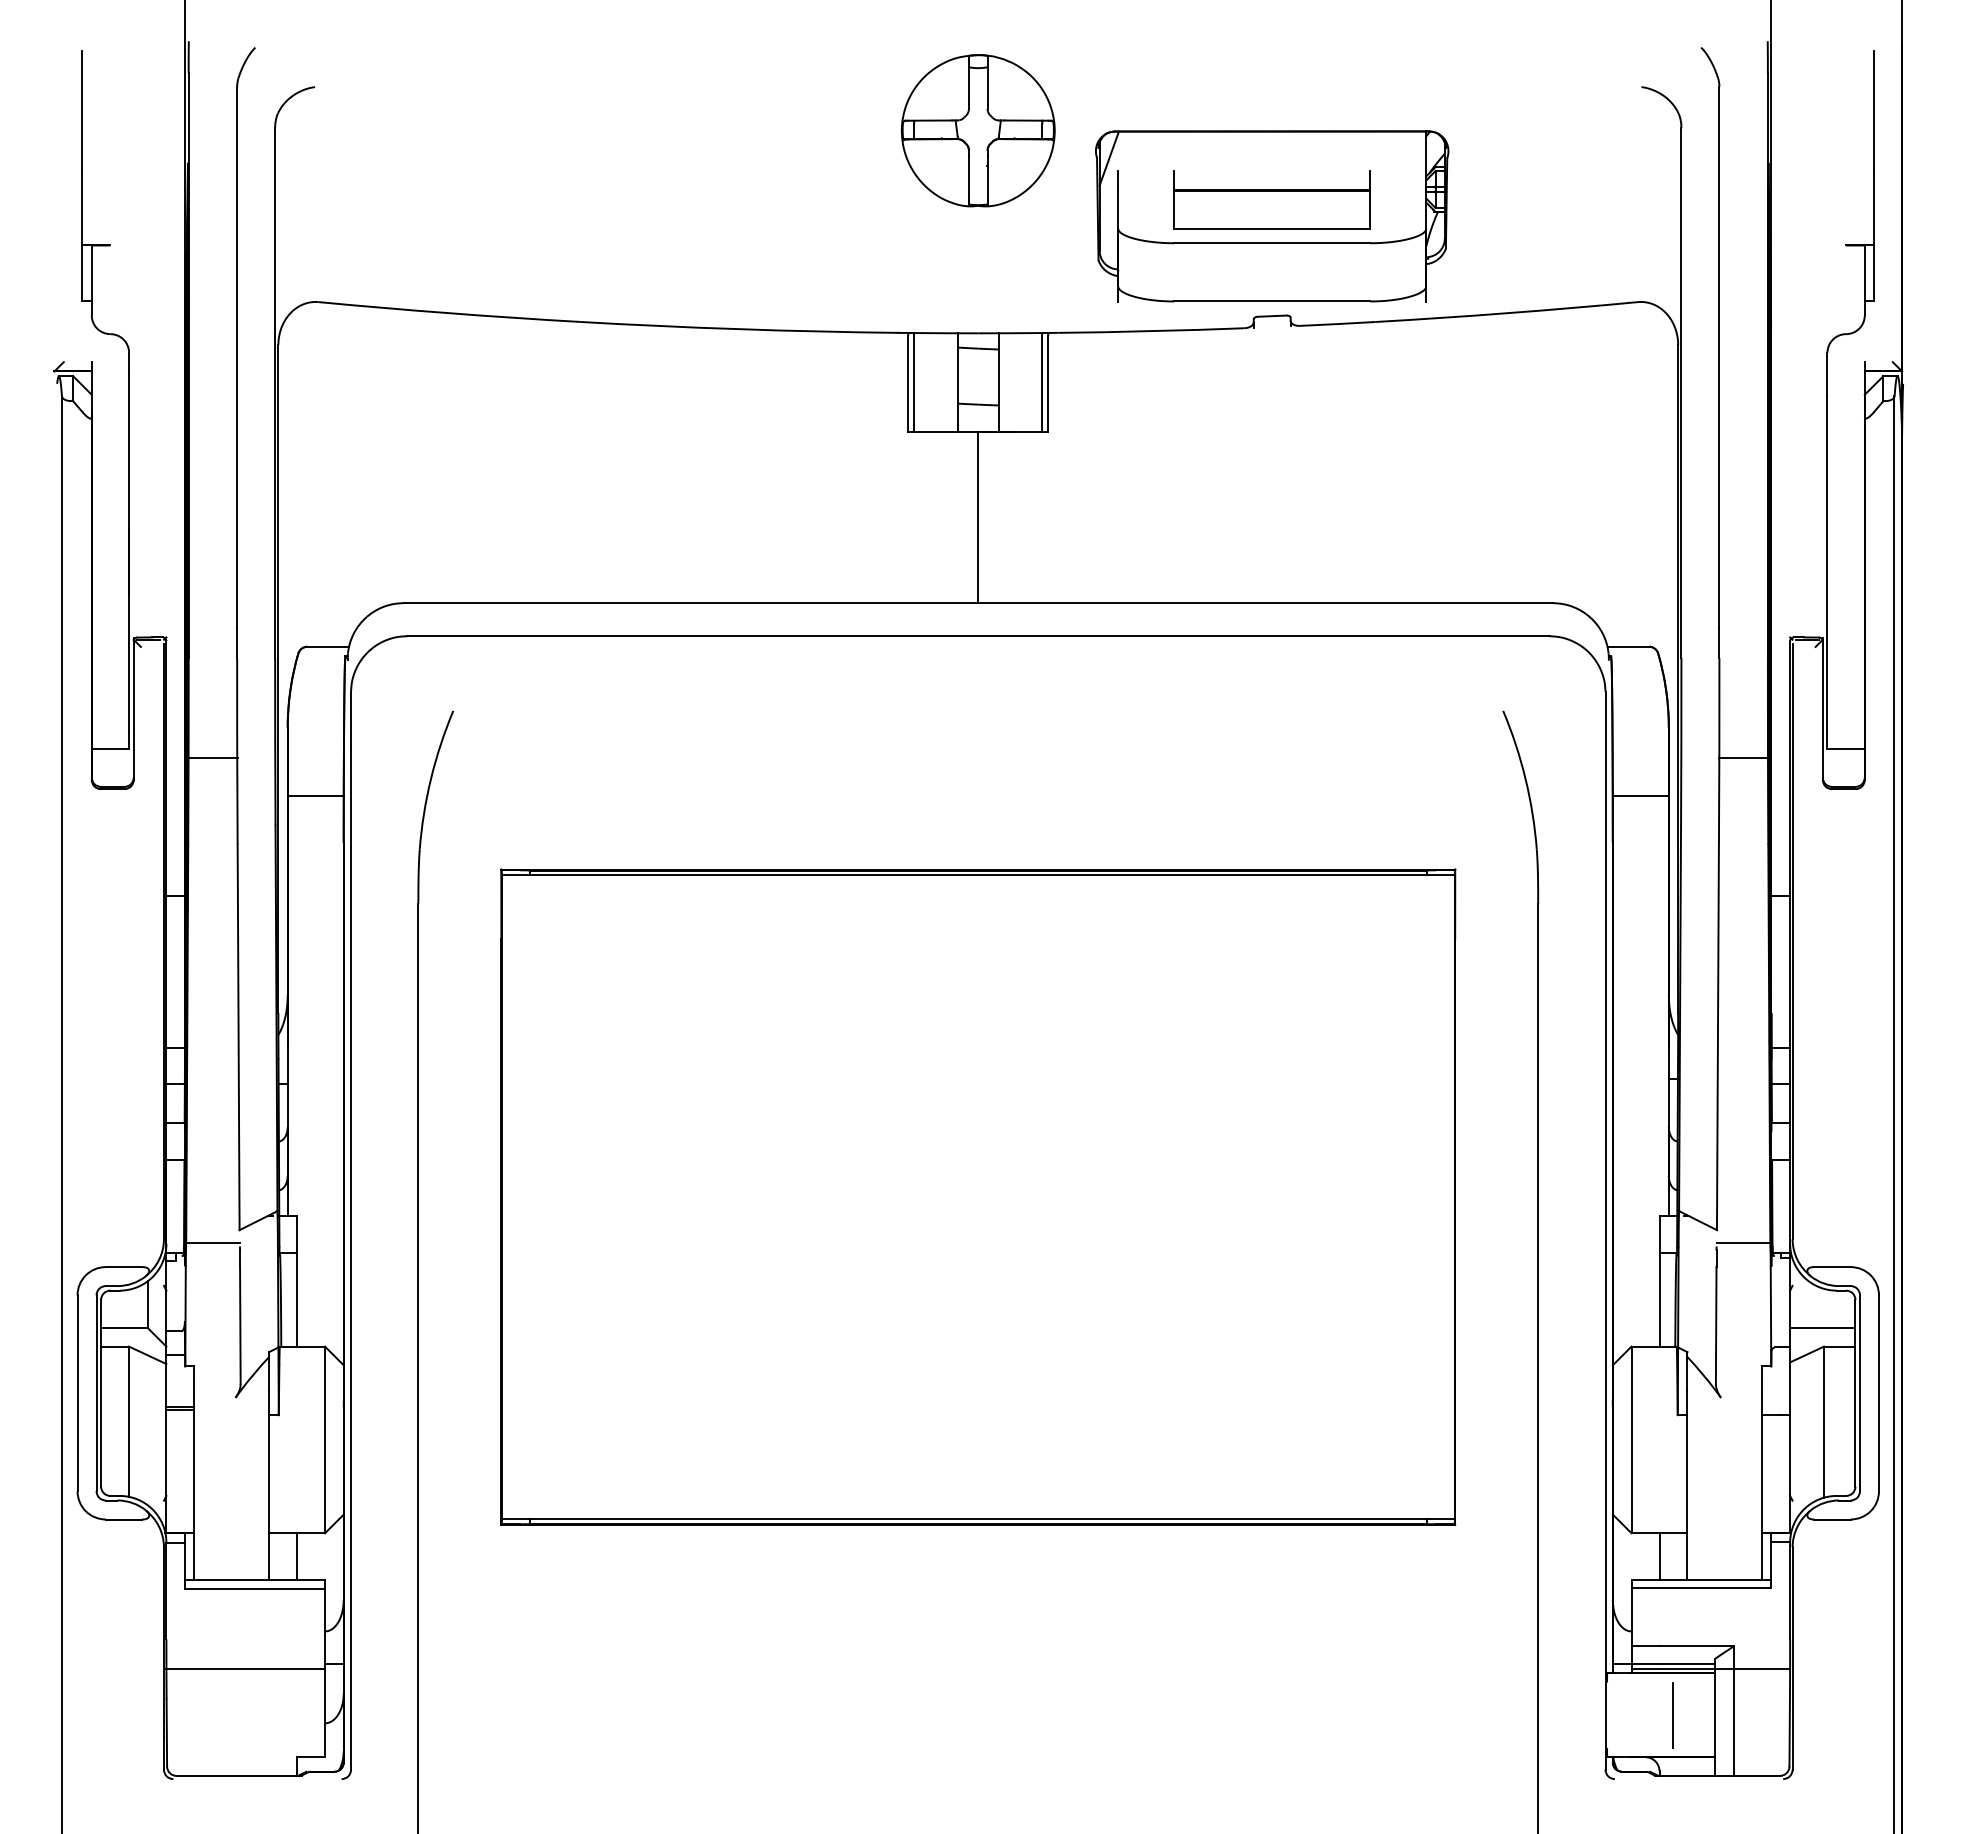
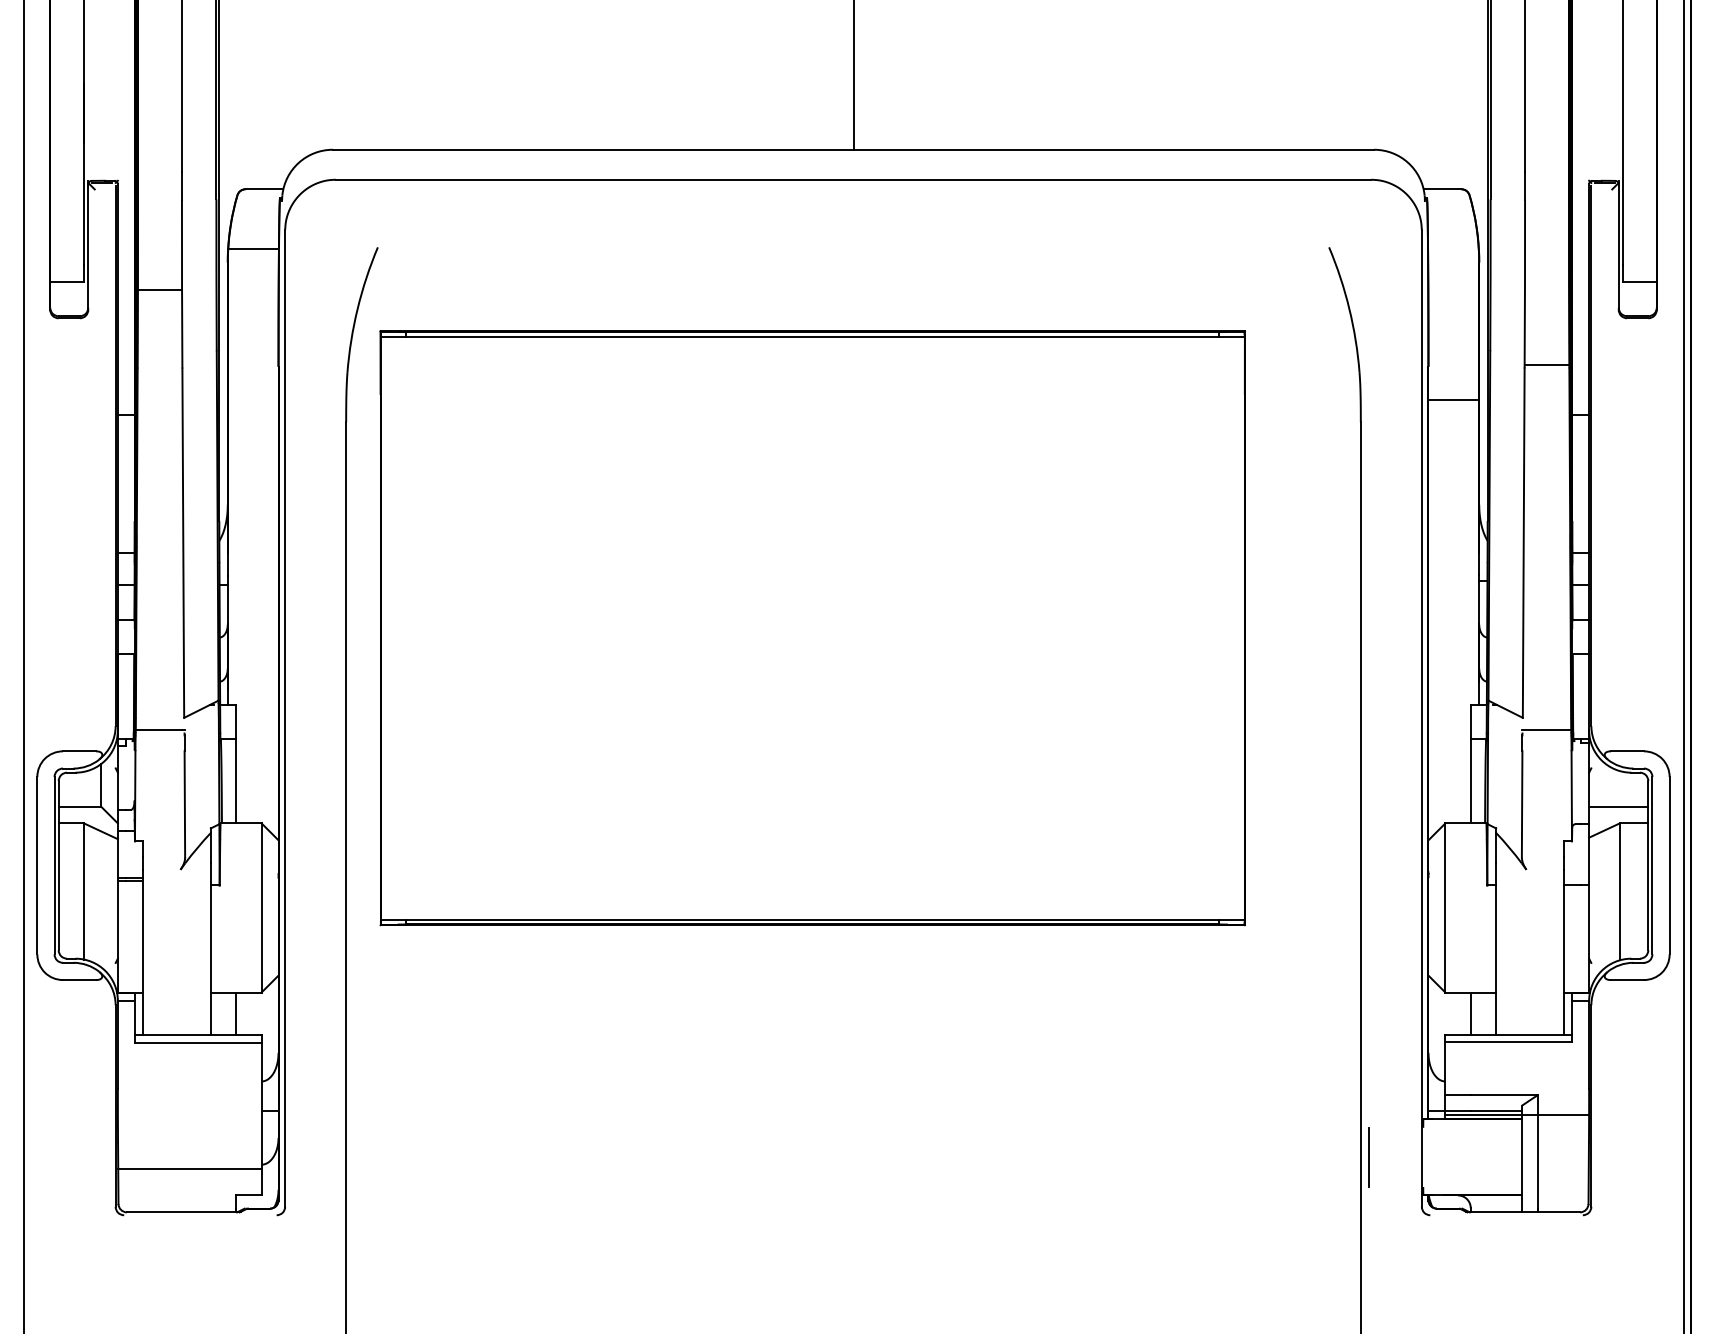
line: (1743, 758) -> (1546, 365), moved
line: (315, 796) -> (252, 249), moved
line: (1640, 796) -> (1453, 400), moved
part: (978, 1196) -> (812, 627), moved
line: (245, 1668) -> (189, 1169), moved
line: (1672, 1715) -> (1369, 1157), moved

